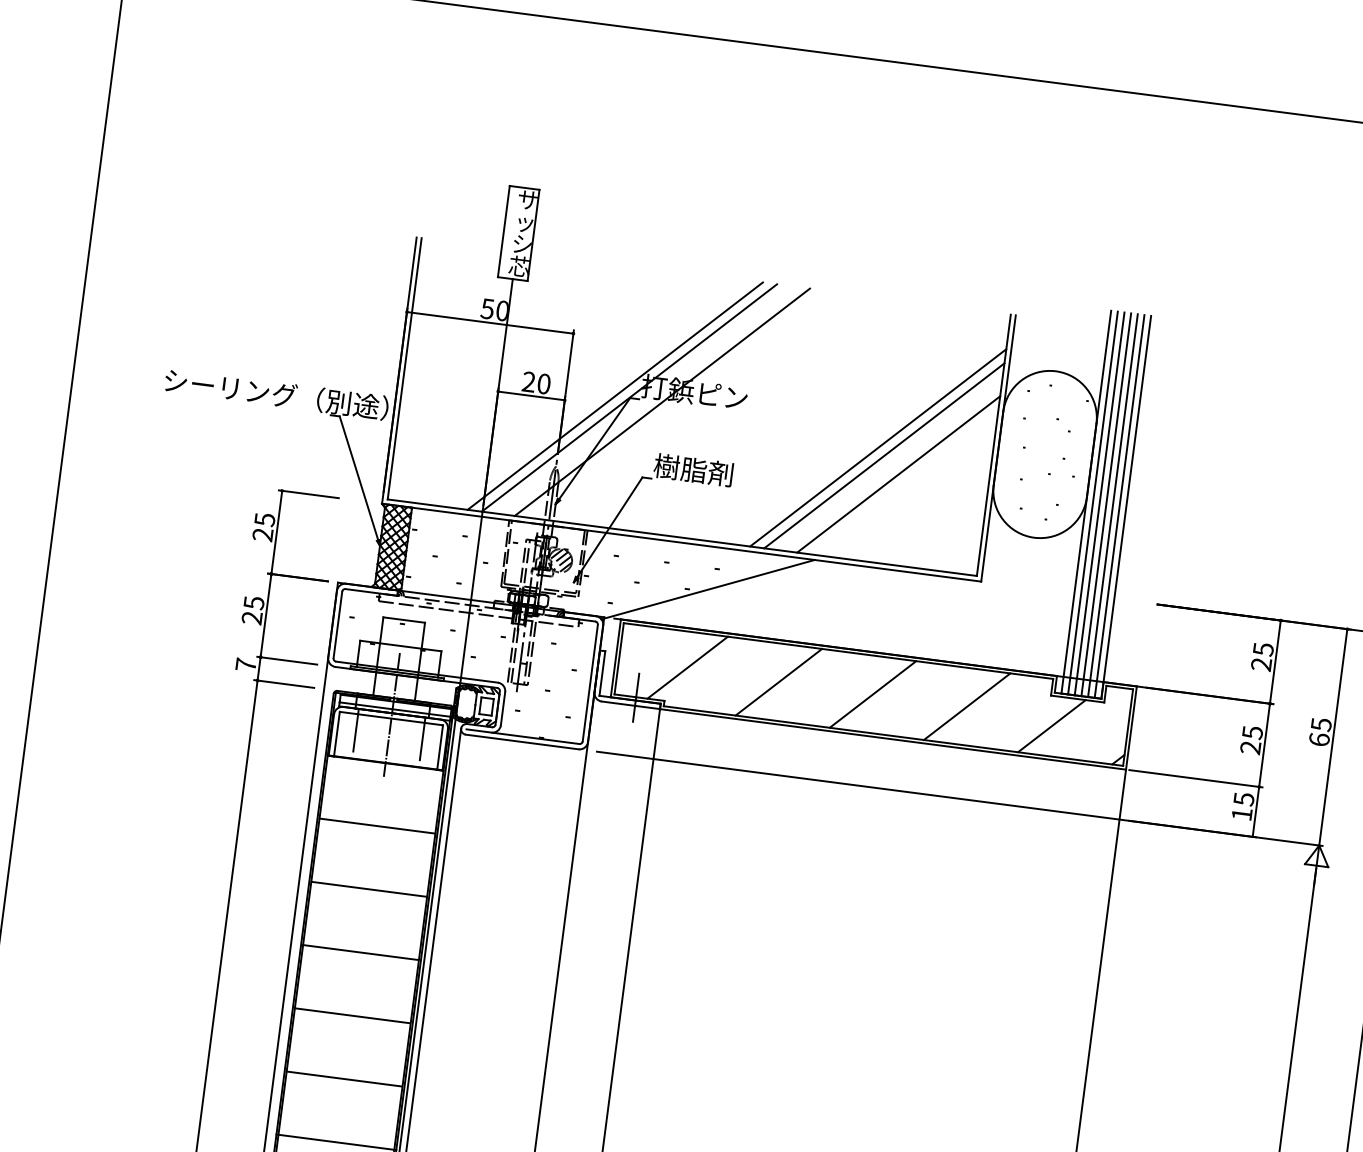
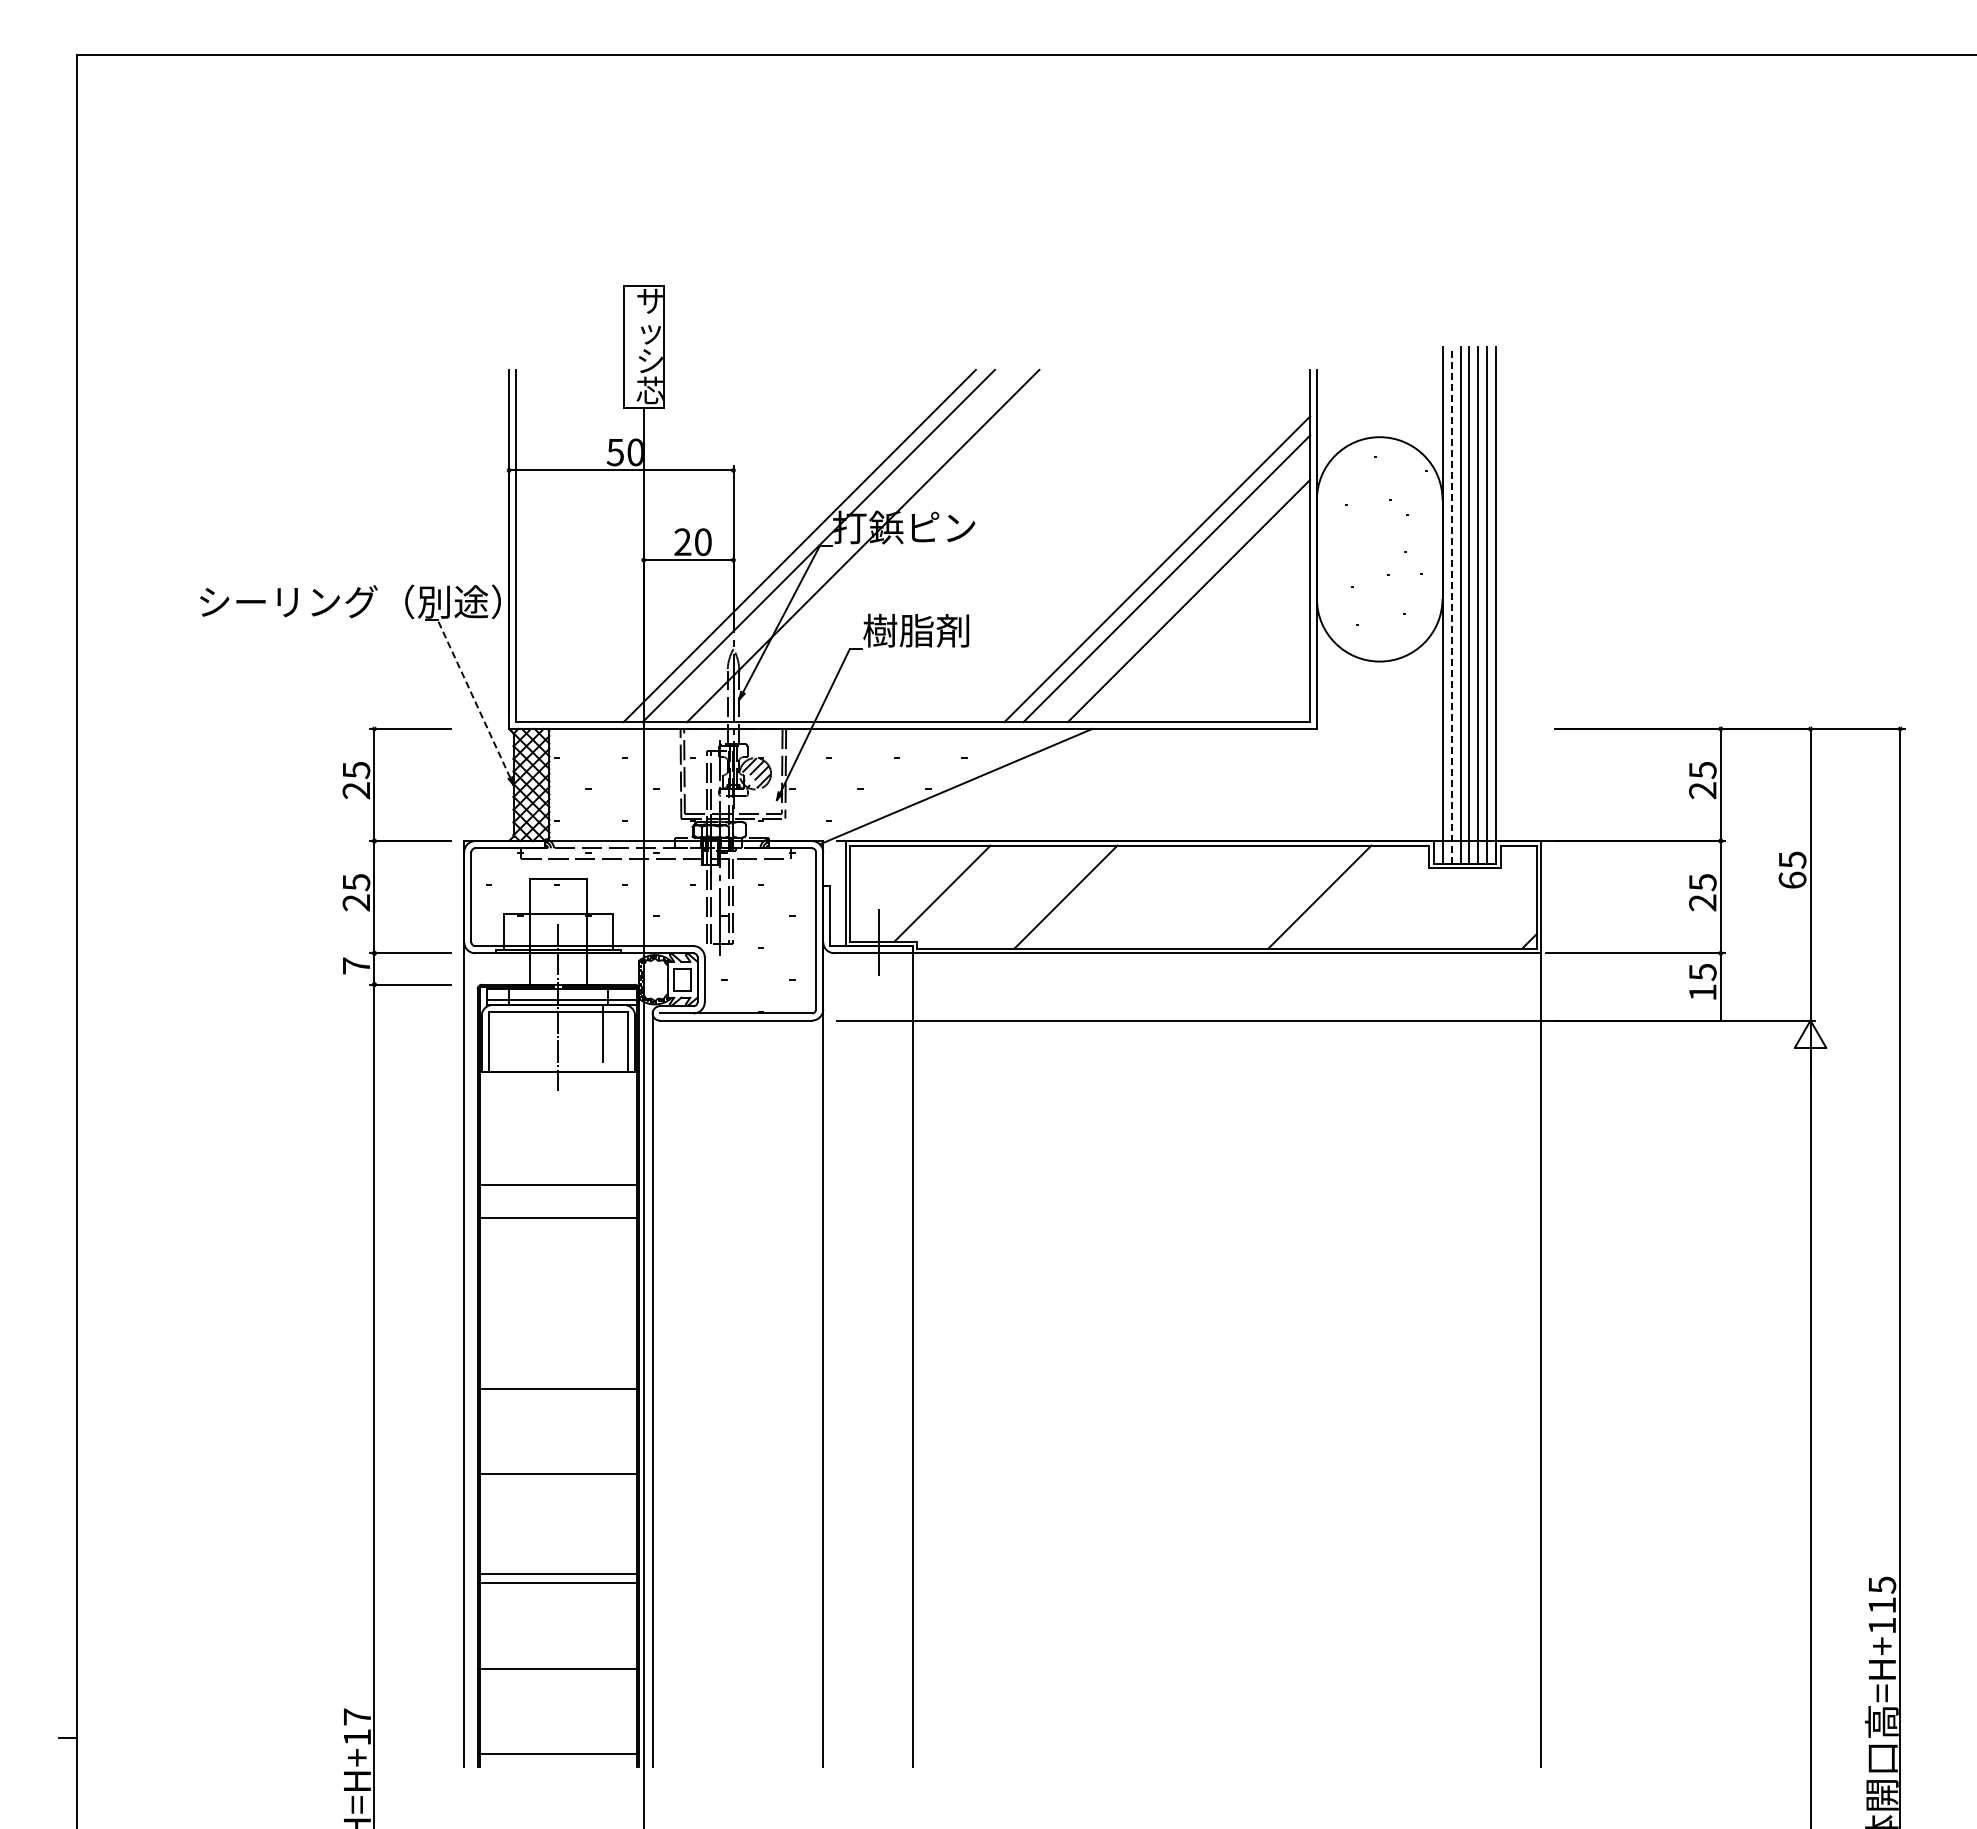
line: (359, 478) -> (474, 699), solid -> dashed
line: (1093, 502) -> (1451, 604), solid -> dashed
line: (872, 693) -> (1192, 896), removed
line: (1051, 726) -> (1435, 908), removed
line: (356, 730) -> (513, 1033), removed
line: (377, 826) -> (558, 1218), moved
line: (368, 889) -> (557, 1185), moved
line: (360, 952) -> (557, 1388), moved
line: (352, 1015) -> (557, 1473), moved
line: (343, 1079) -> (557, 1574), moved

